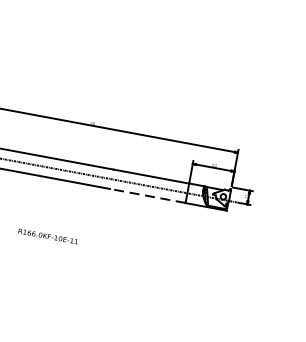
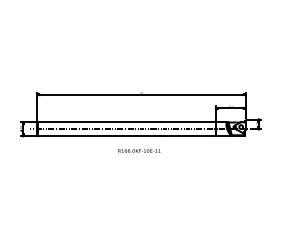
line: (147, 196) -> (188, 136), dashed -> solid
text: (48, 235) -> (139, 150), moved

